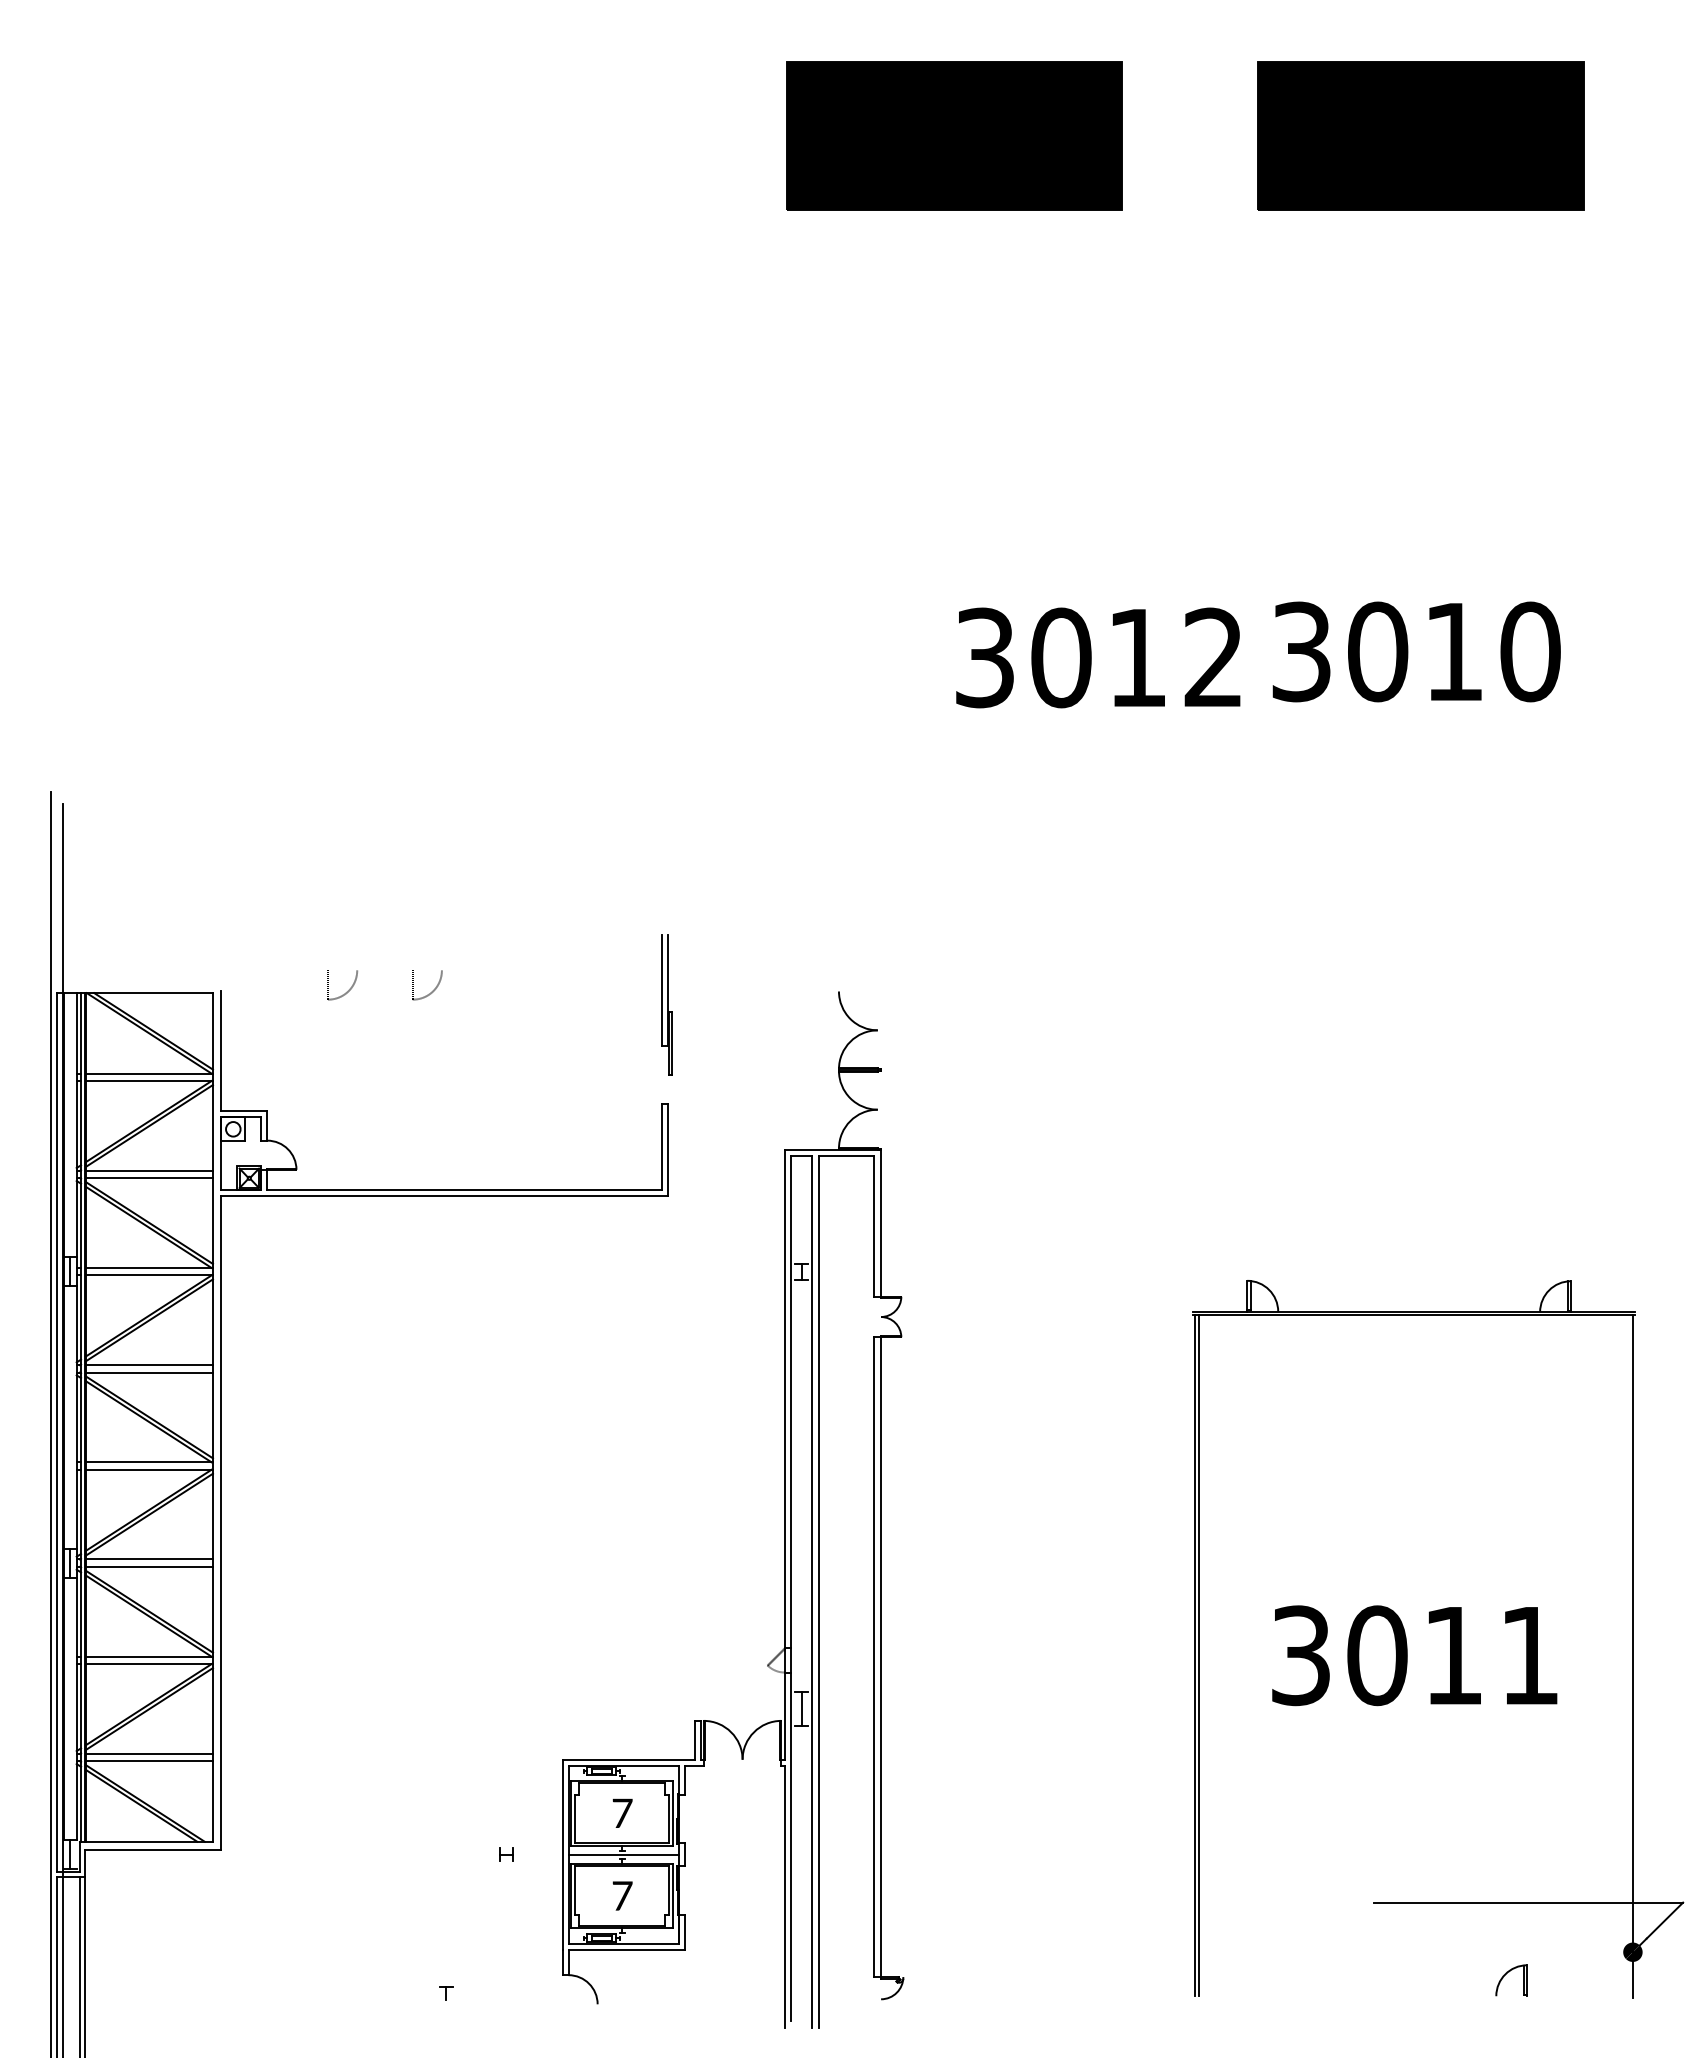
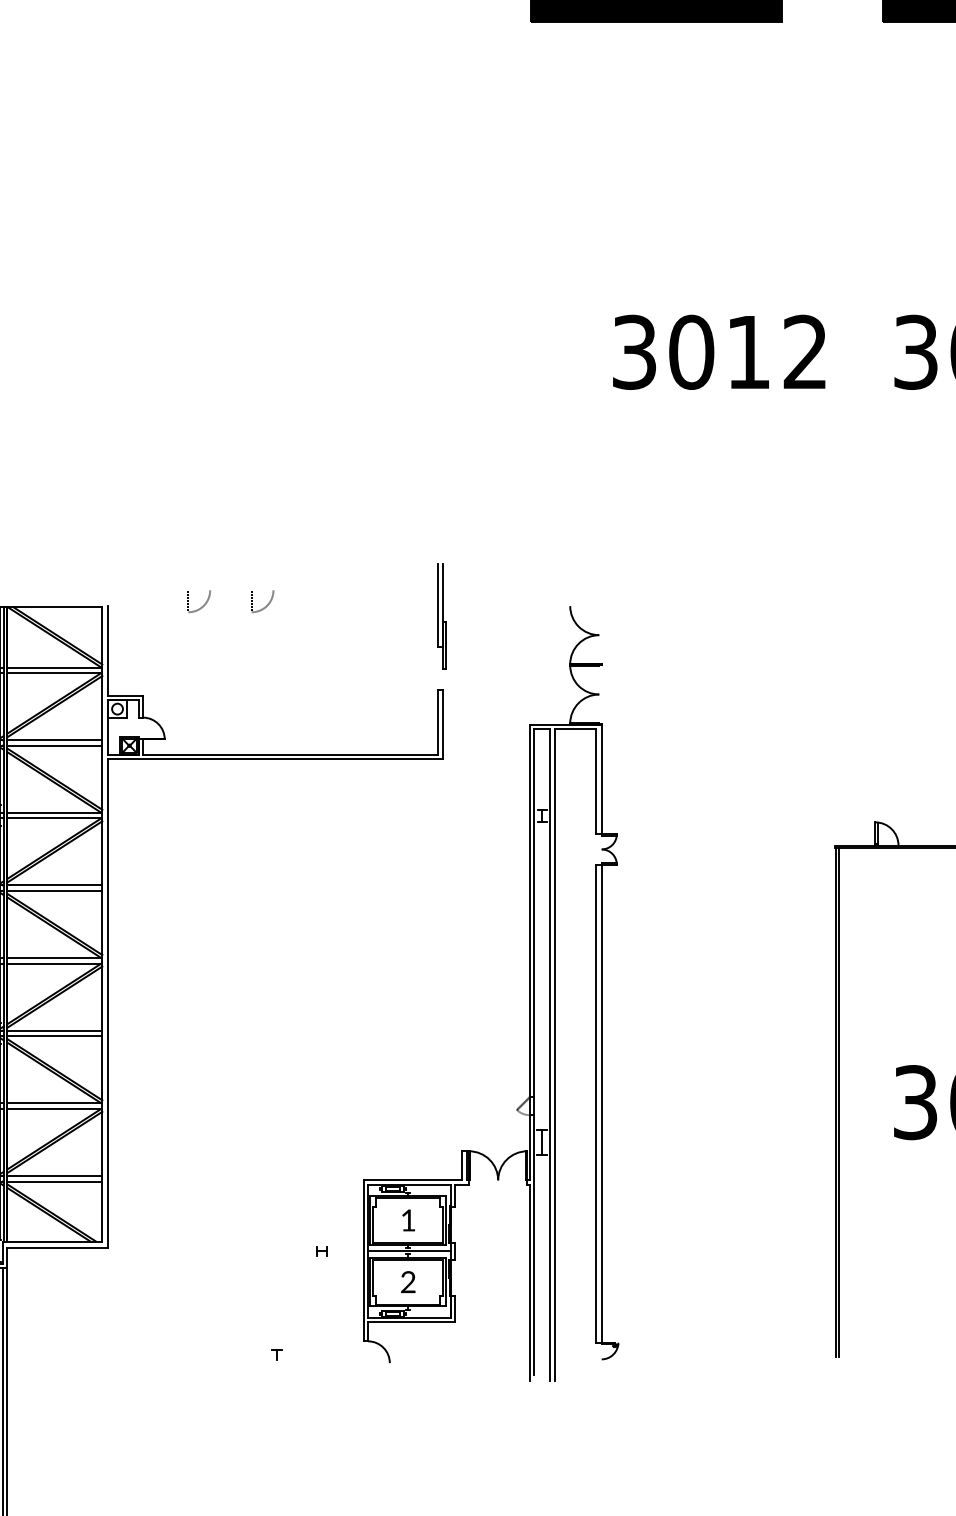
text: (1098, 657) -> (719, 352), moved
text: (622, 1812) -> (408, 1219), 7 -> 1
text: (622, 1895) -> (408, 1281), 7 -> 2

